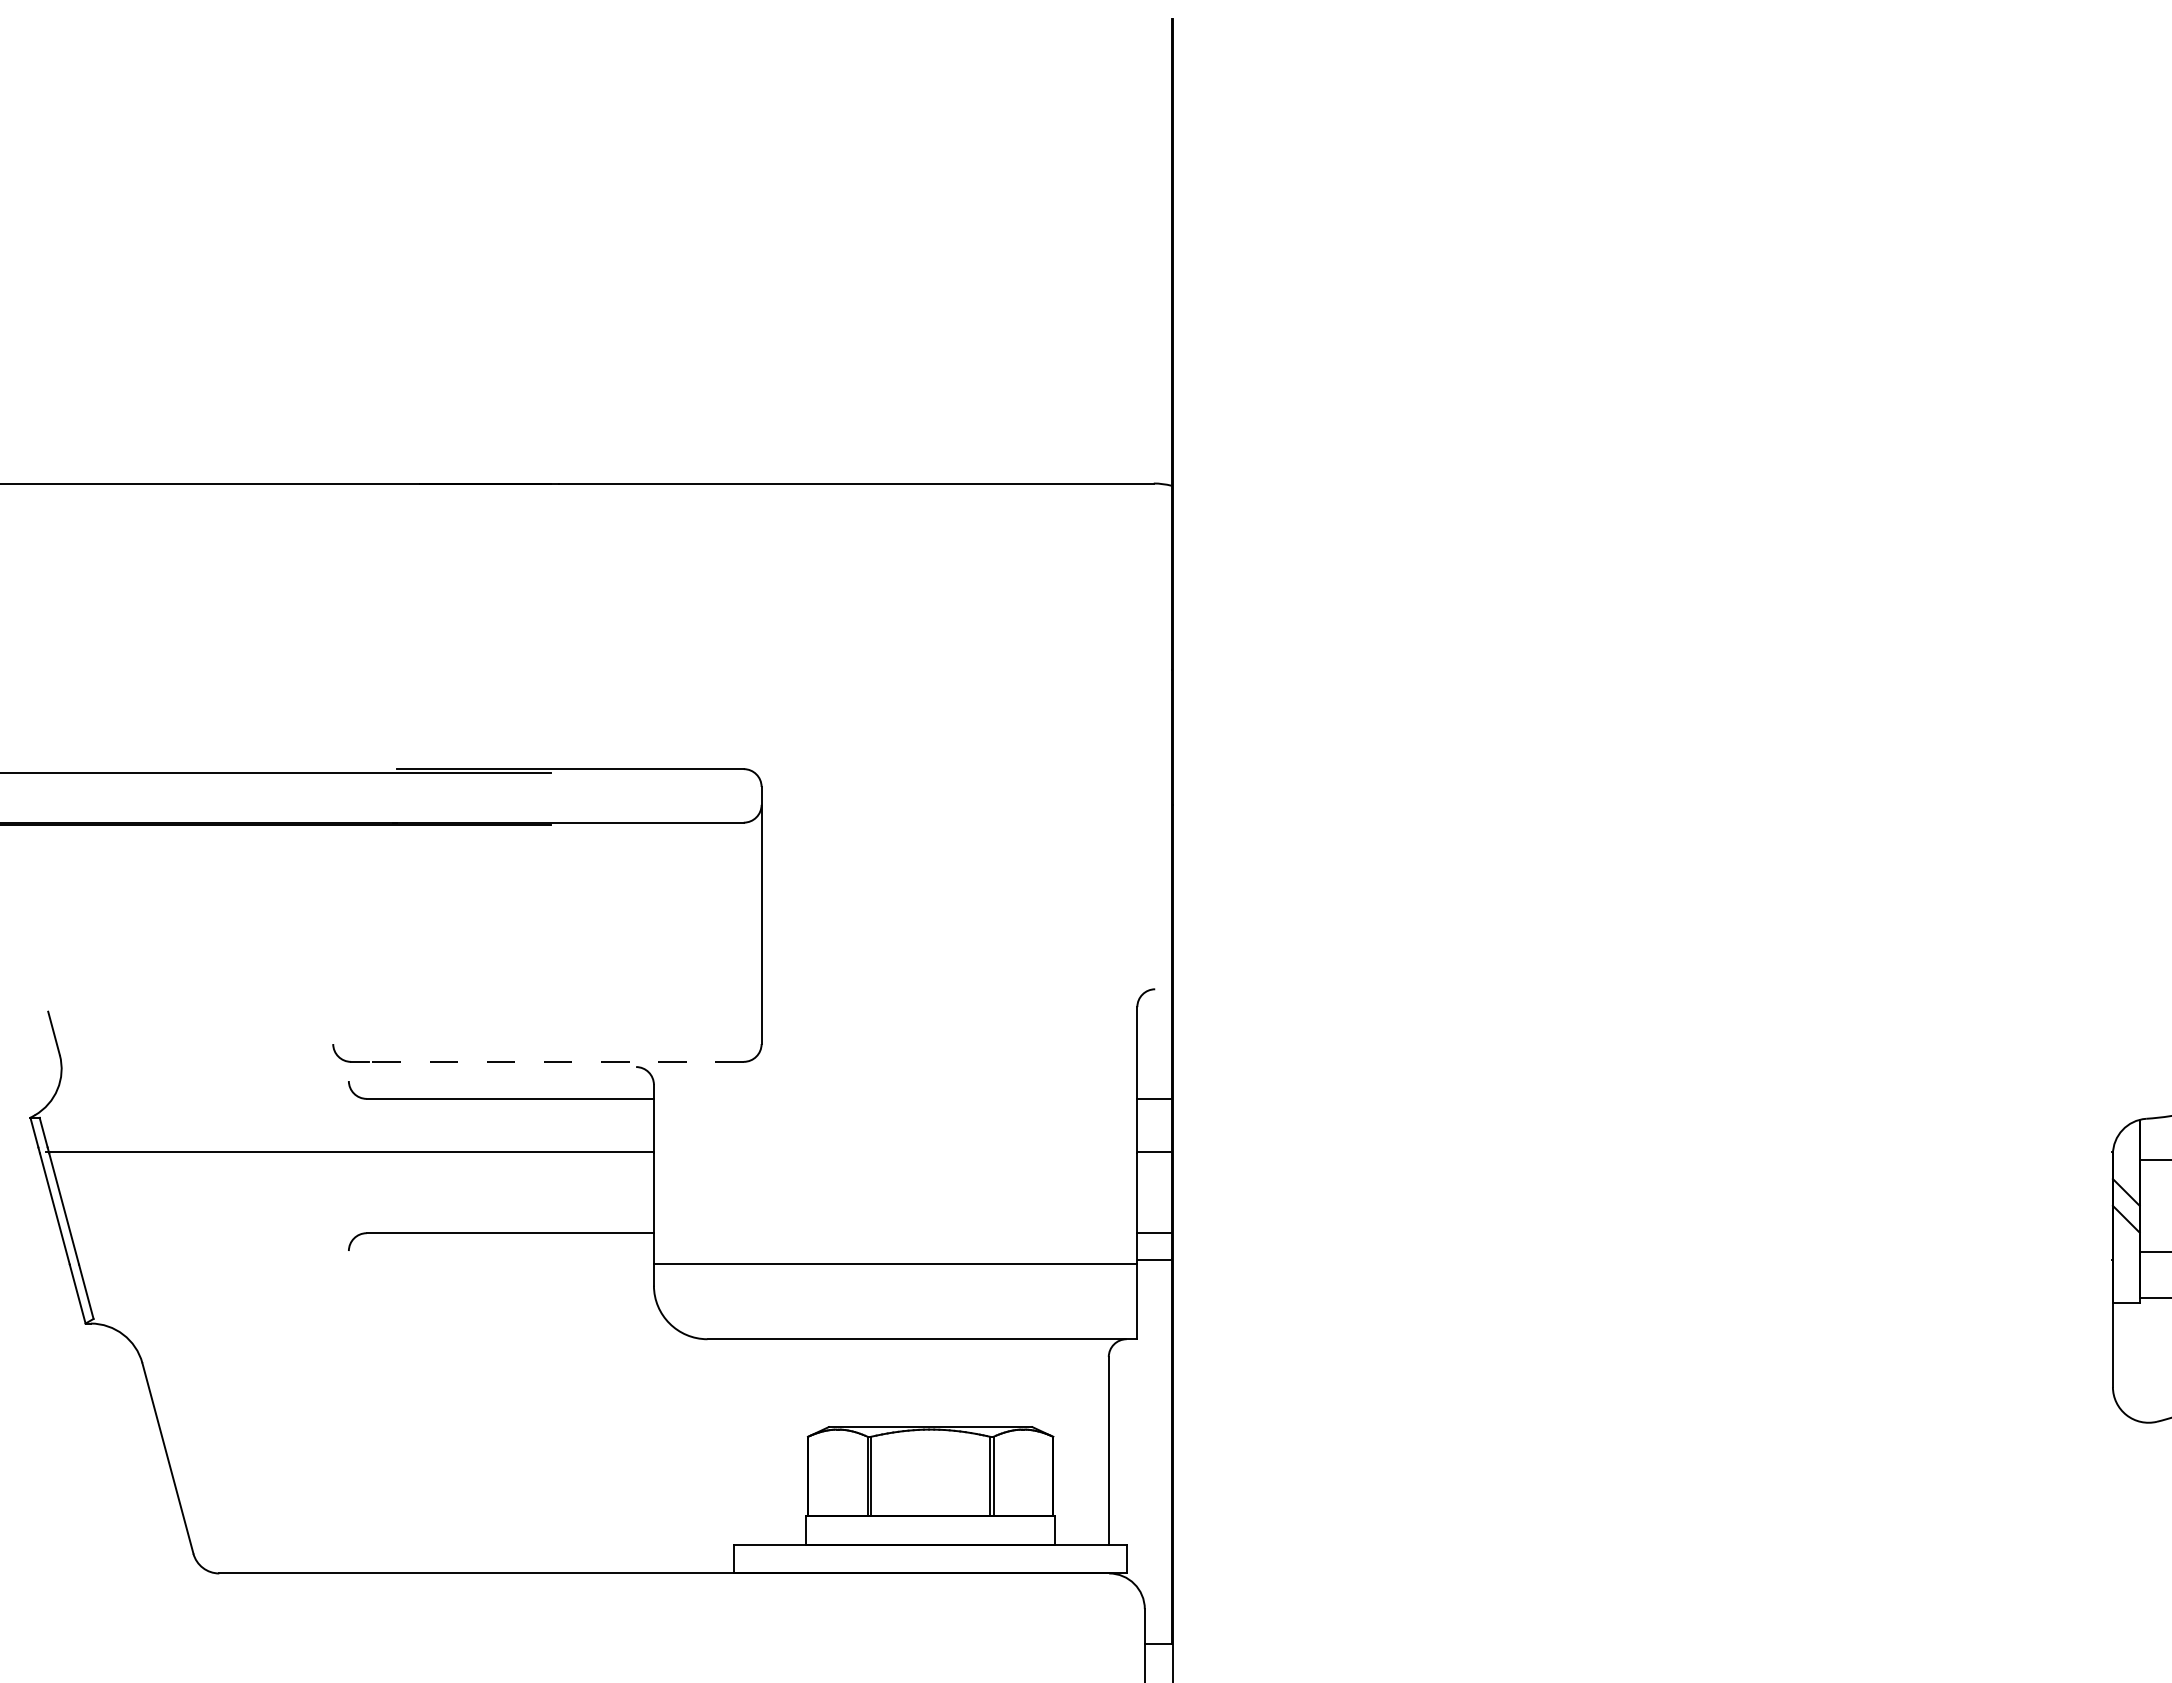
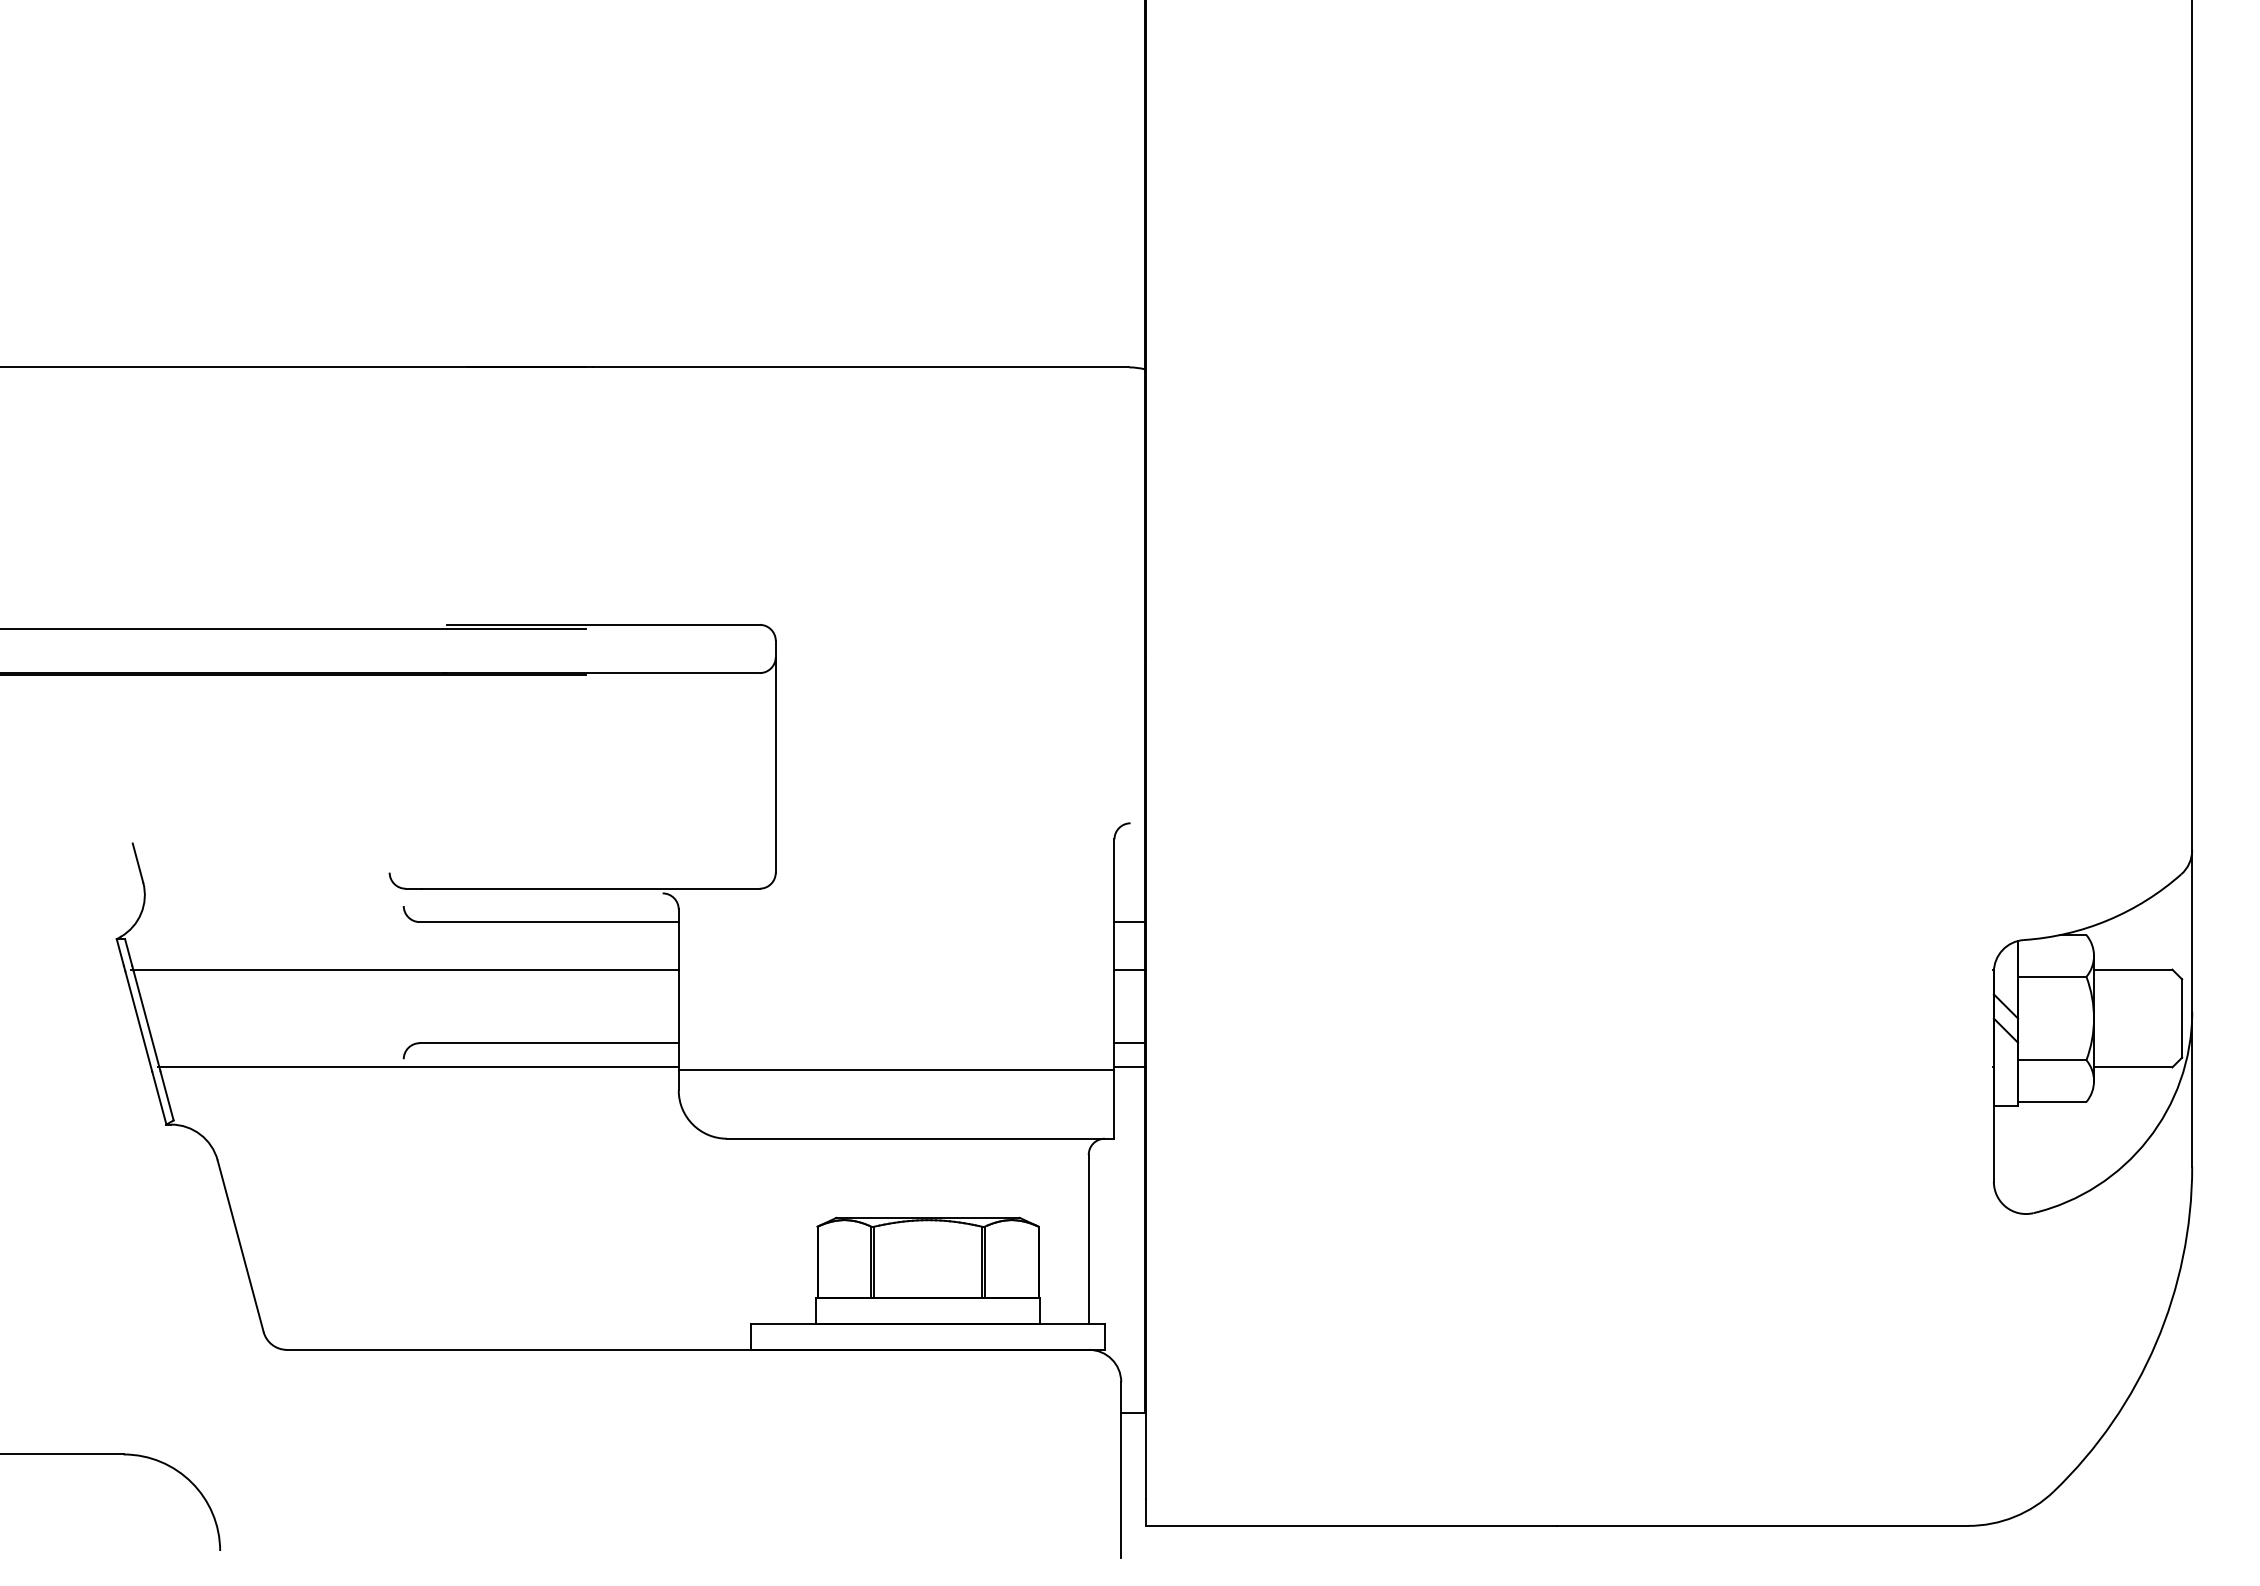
line: (556, 1061) -> (590, 888), dashed -> solid
line: (364, 1260) -> (417, 1067), added

